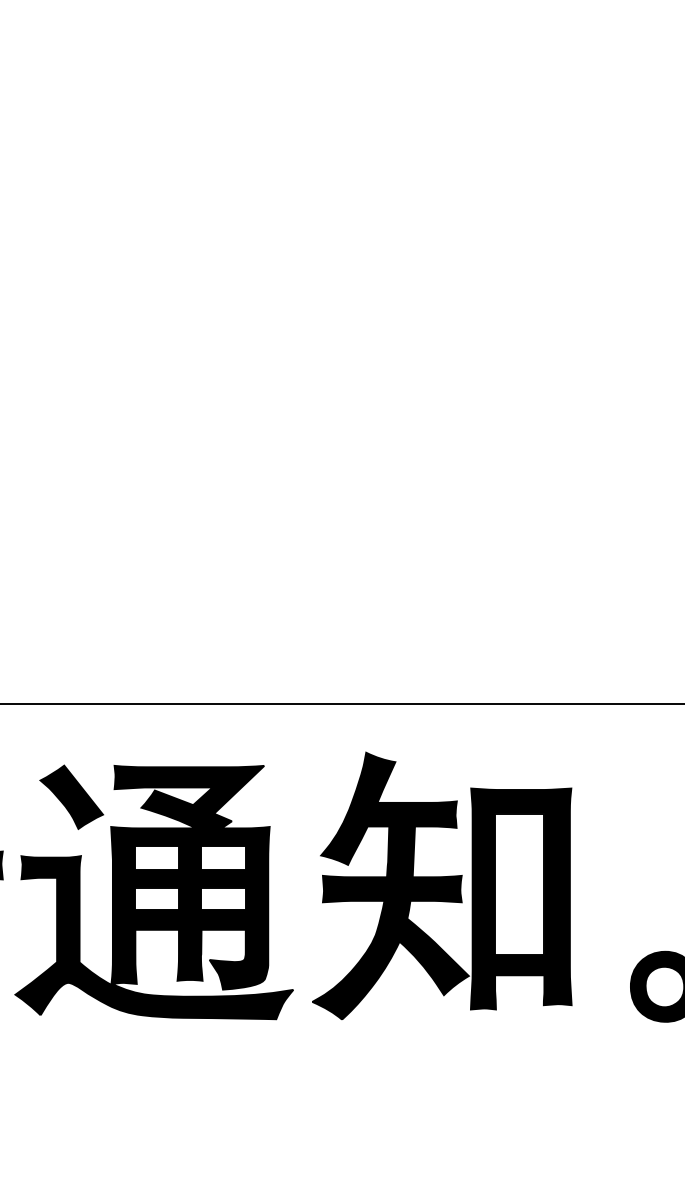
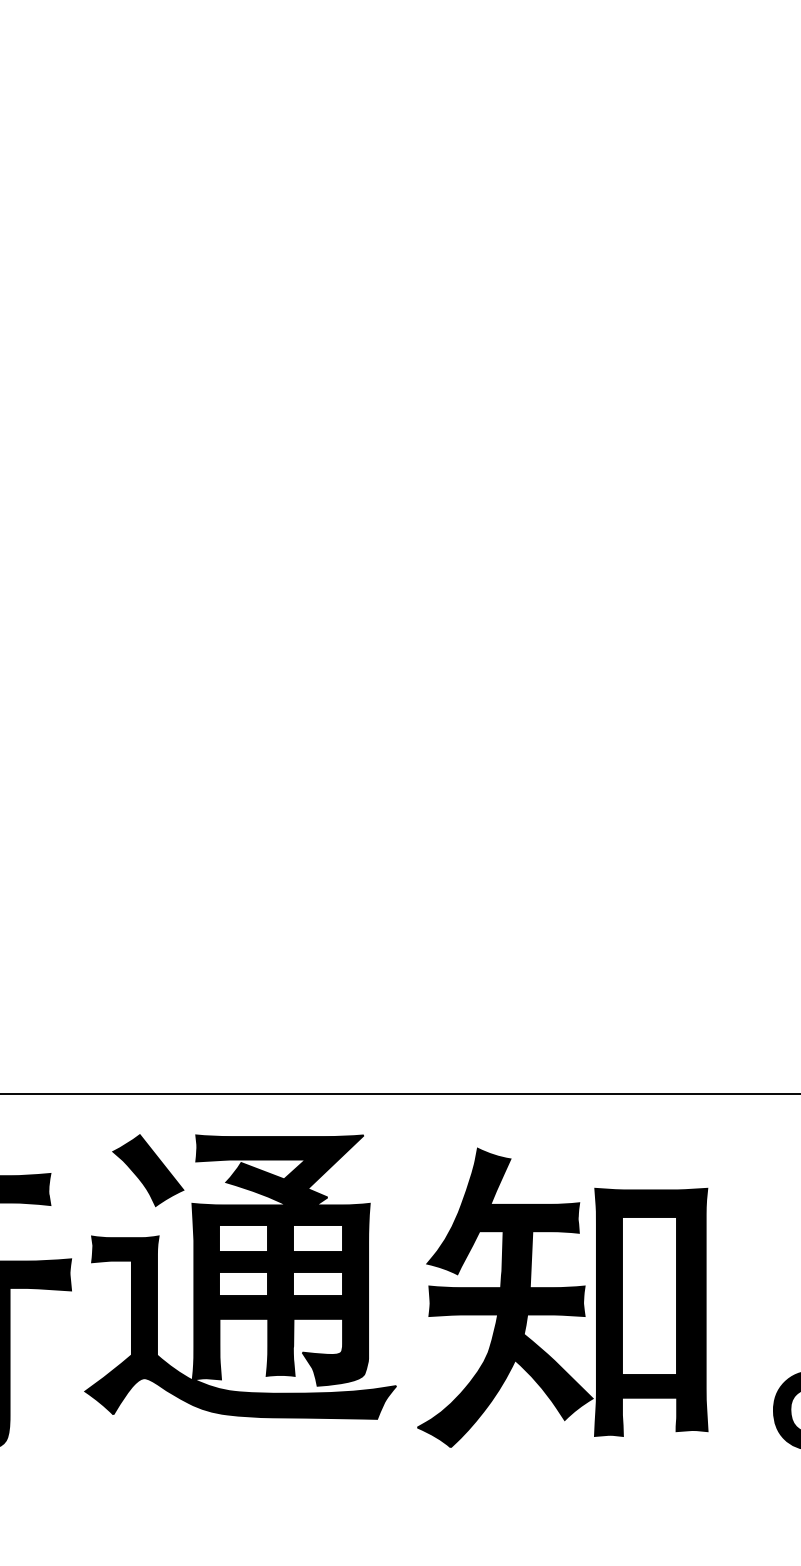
part: (154, 891) -> (240, 1276), moved

